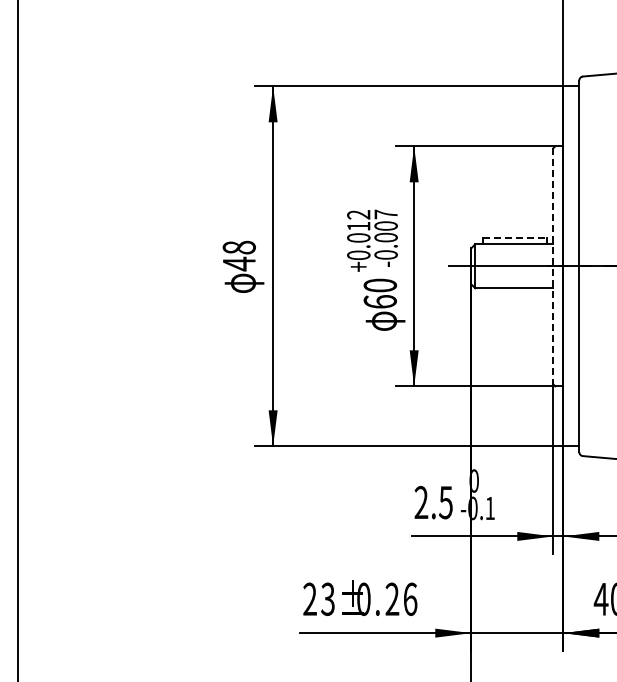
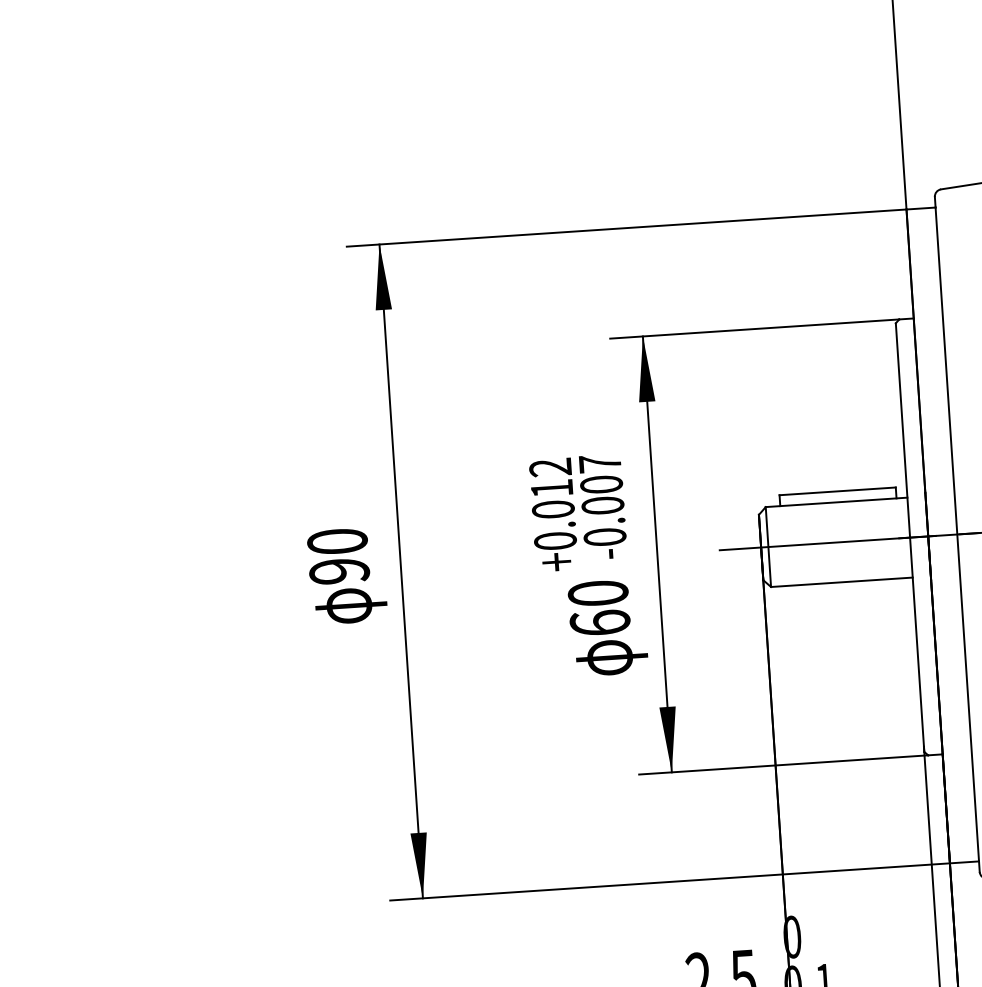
line: (515, 238) -> (838, 491), dashed -> solid
text: (238, 255) -> (337, 555), 48 -> 90
line: (553, 264) -> (910, 534), dashed -> solid

